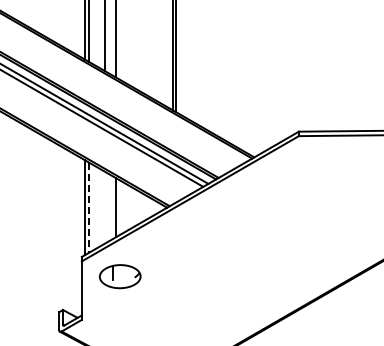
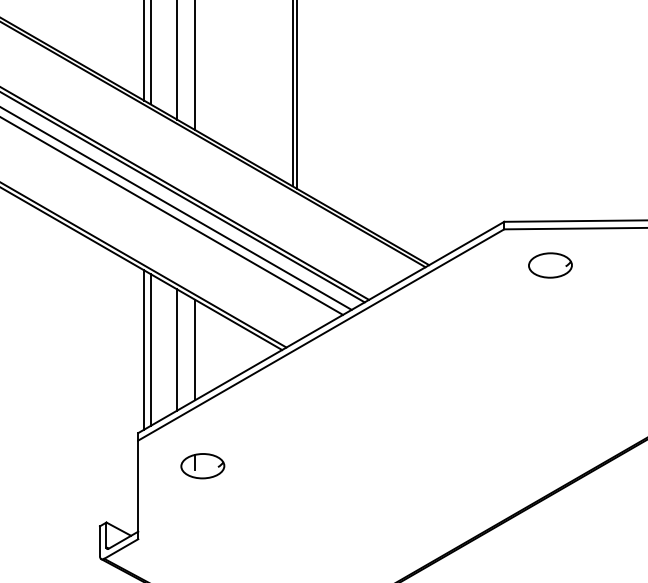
part: (325, 157) -> (549, 265), added
line: (89, 207) -> (151, 349), dashed -> solid
line: (104, 207) -> (176, 349), added
part: (119, 276) -> (201, 466), size x0.62

